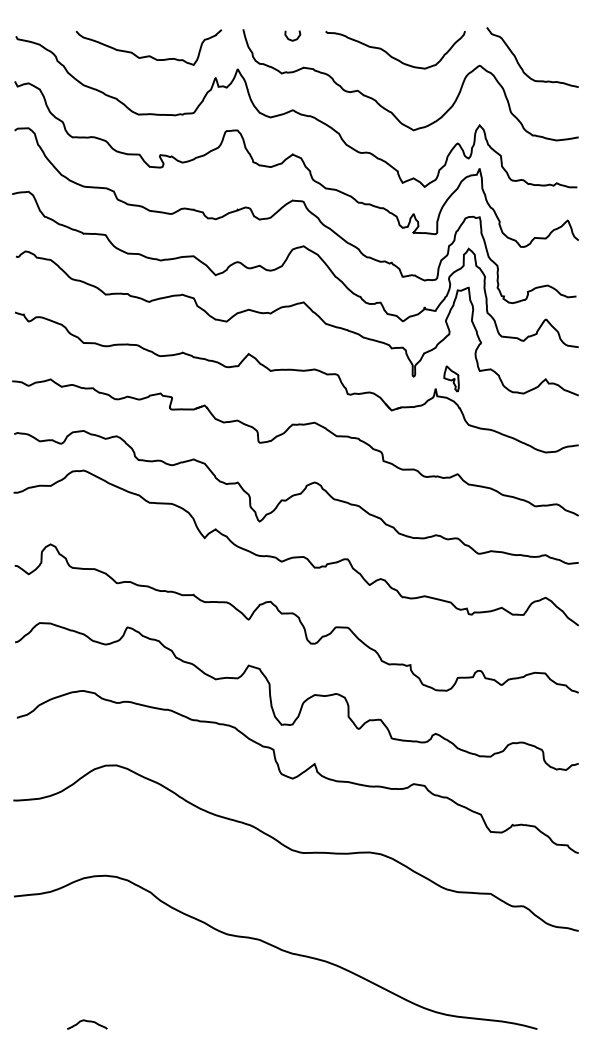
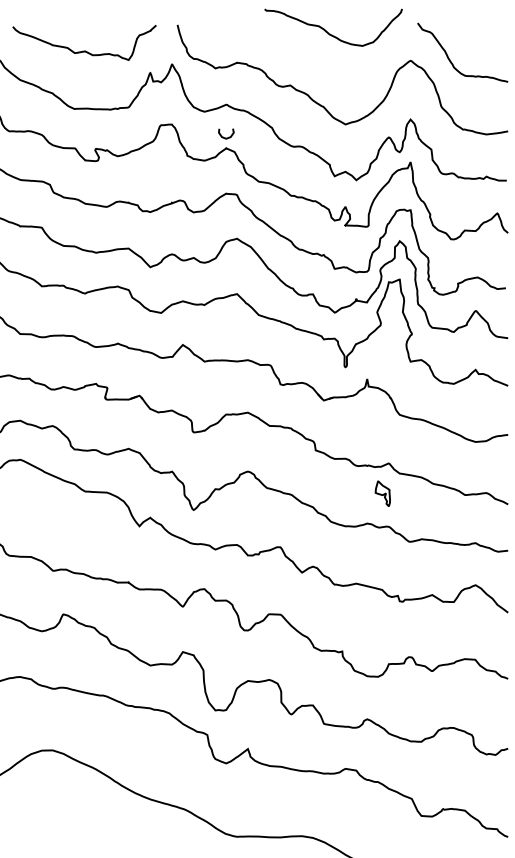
curve: (292, 39) -> (226, 137), moved
curve: (393, 56) -> (331, 33), moved
part: (451, 378) -> (382, 493), moved

